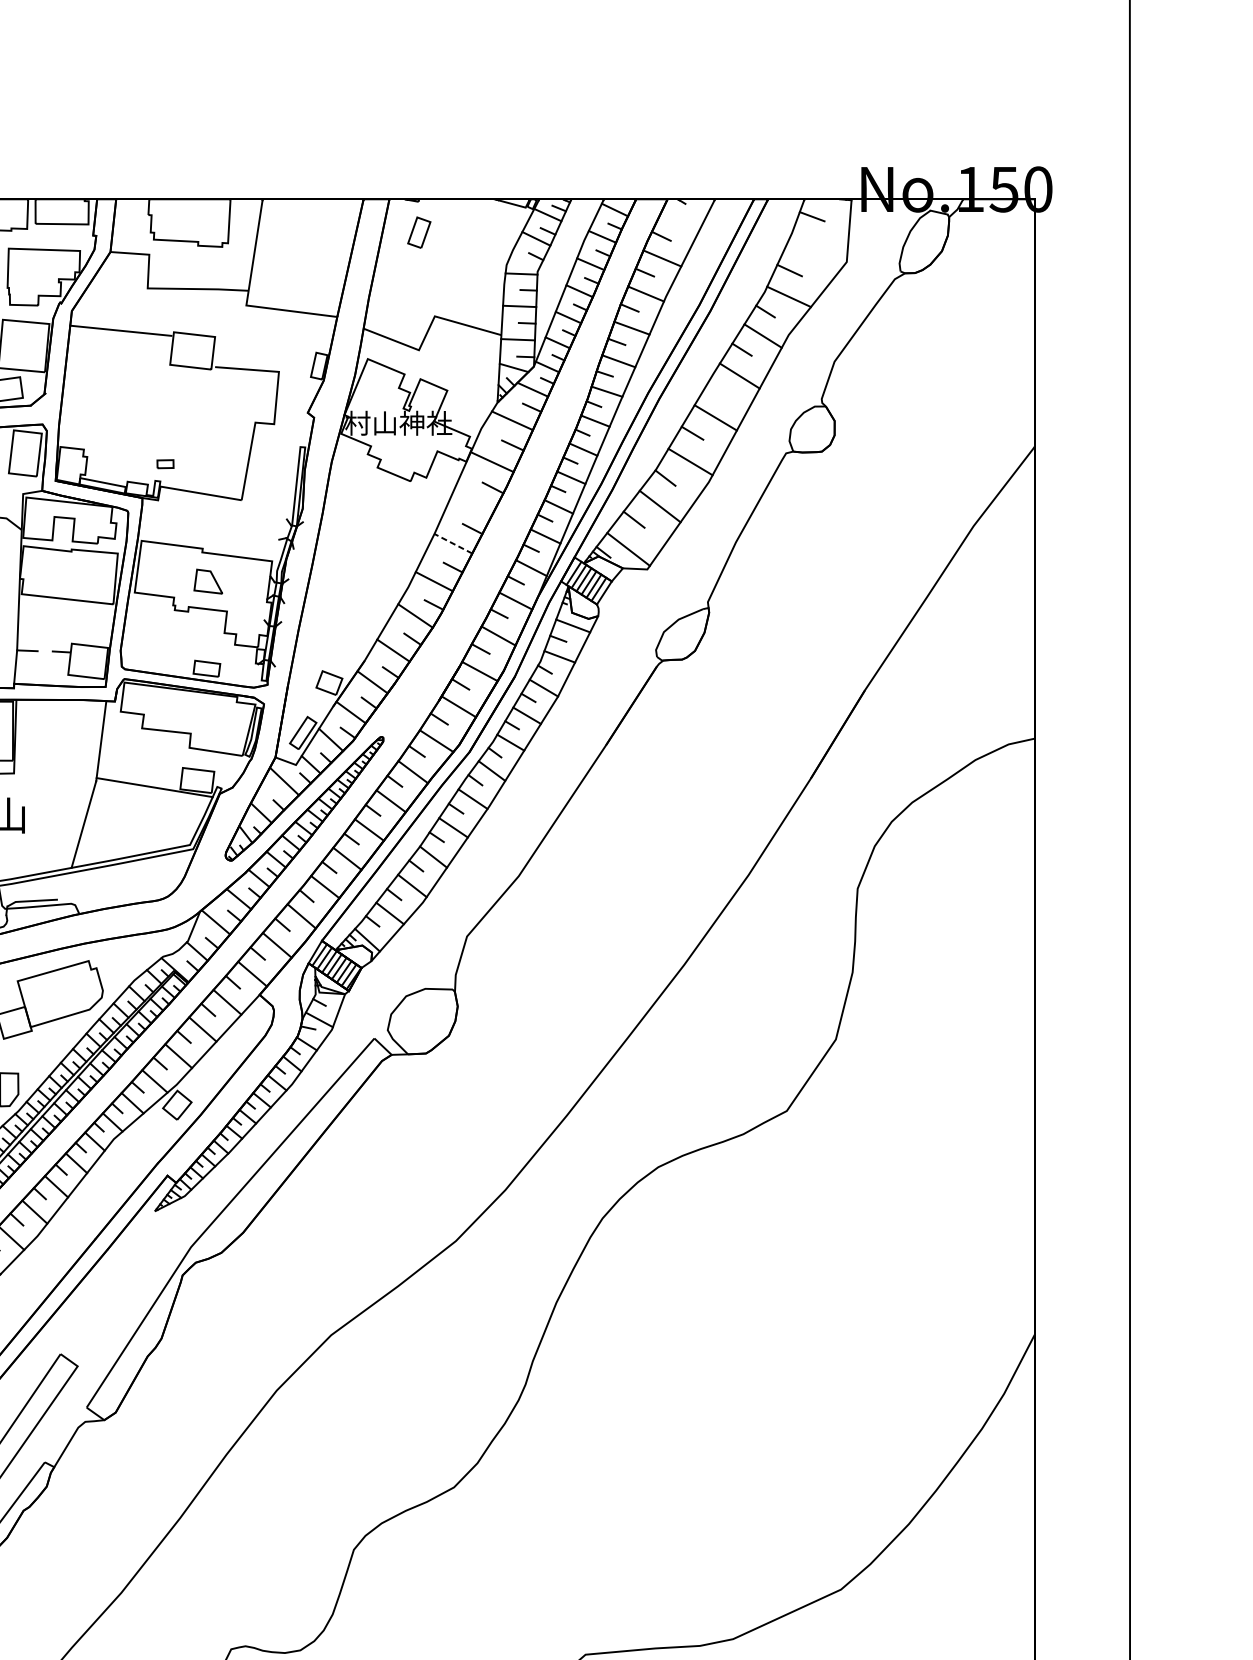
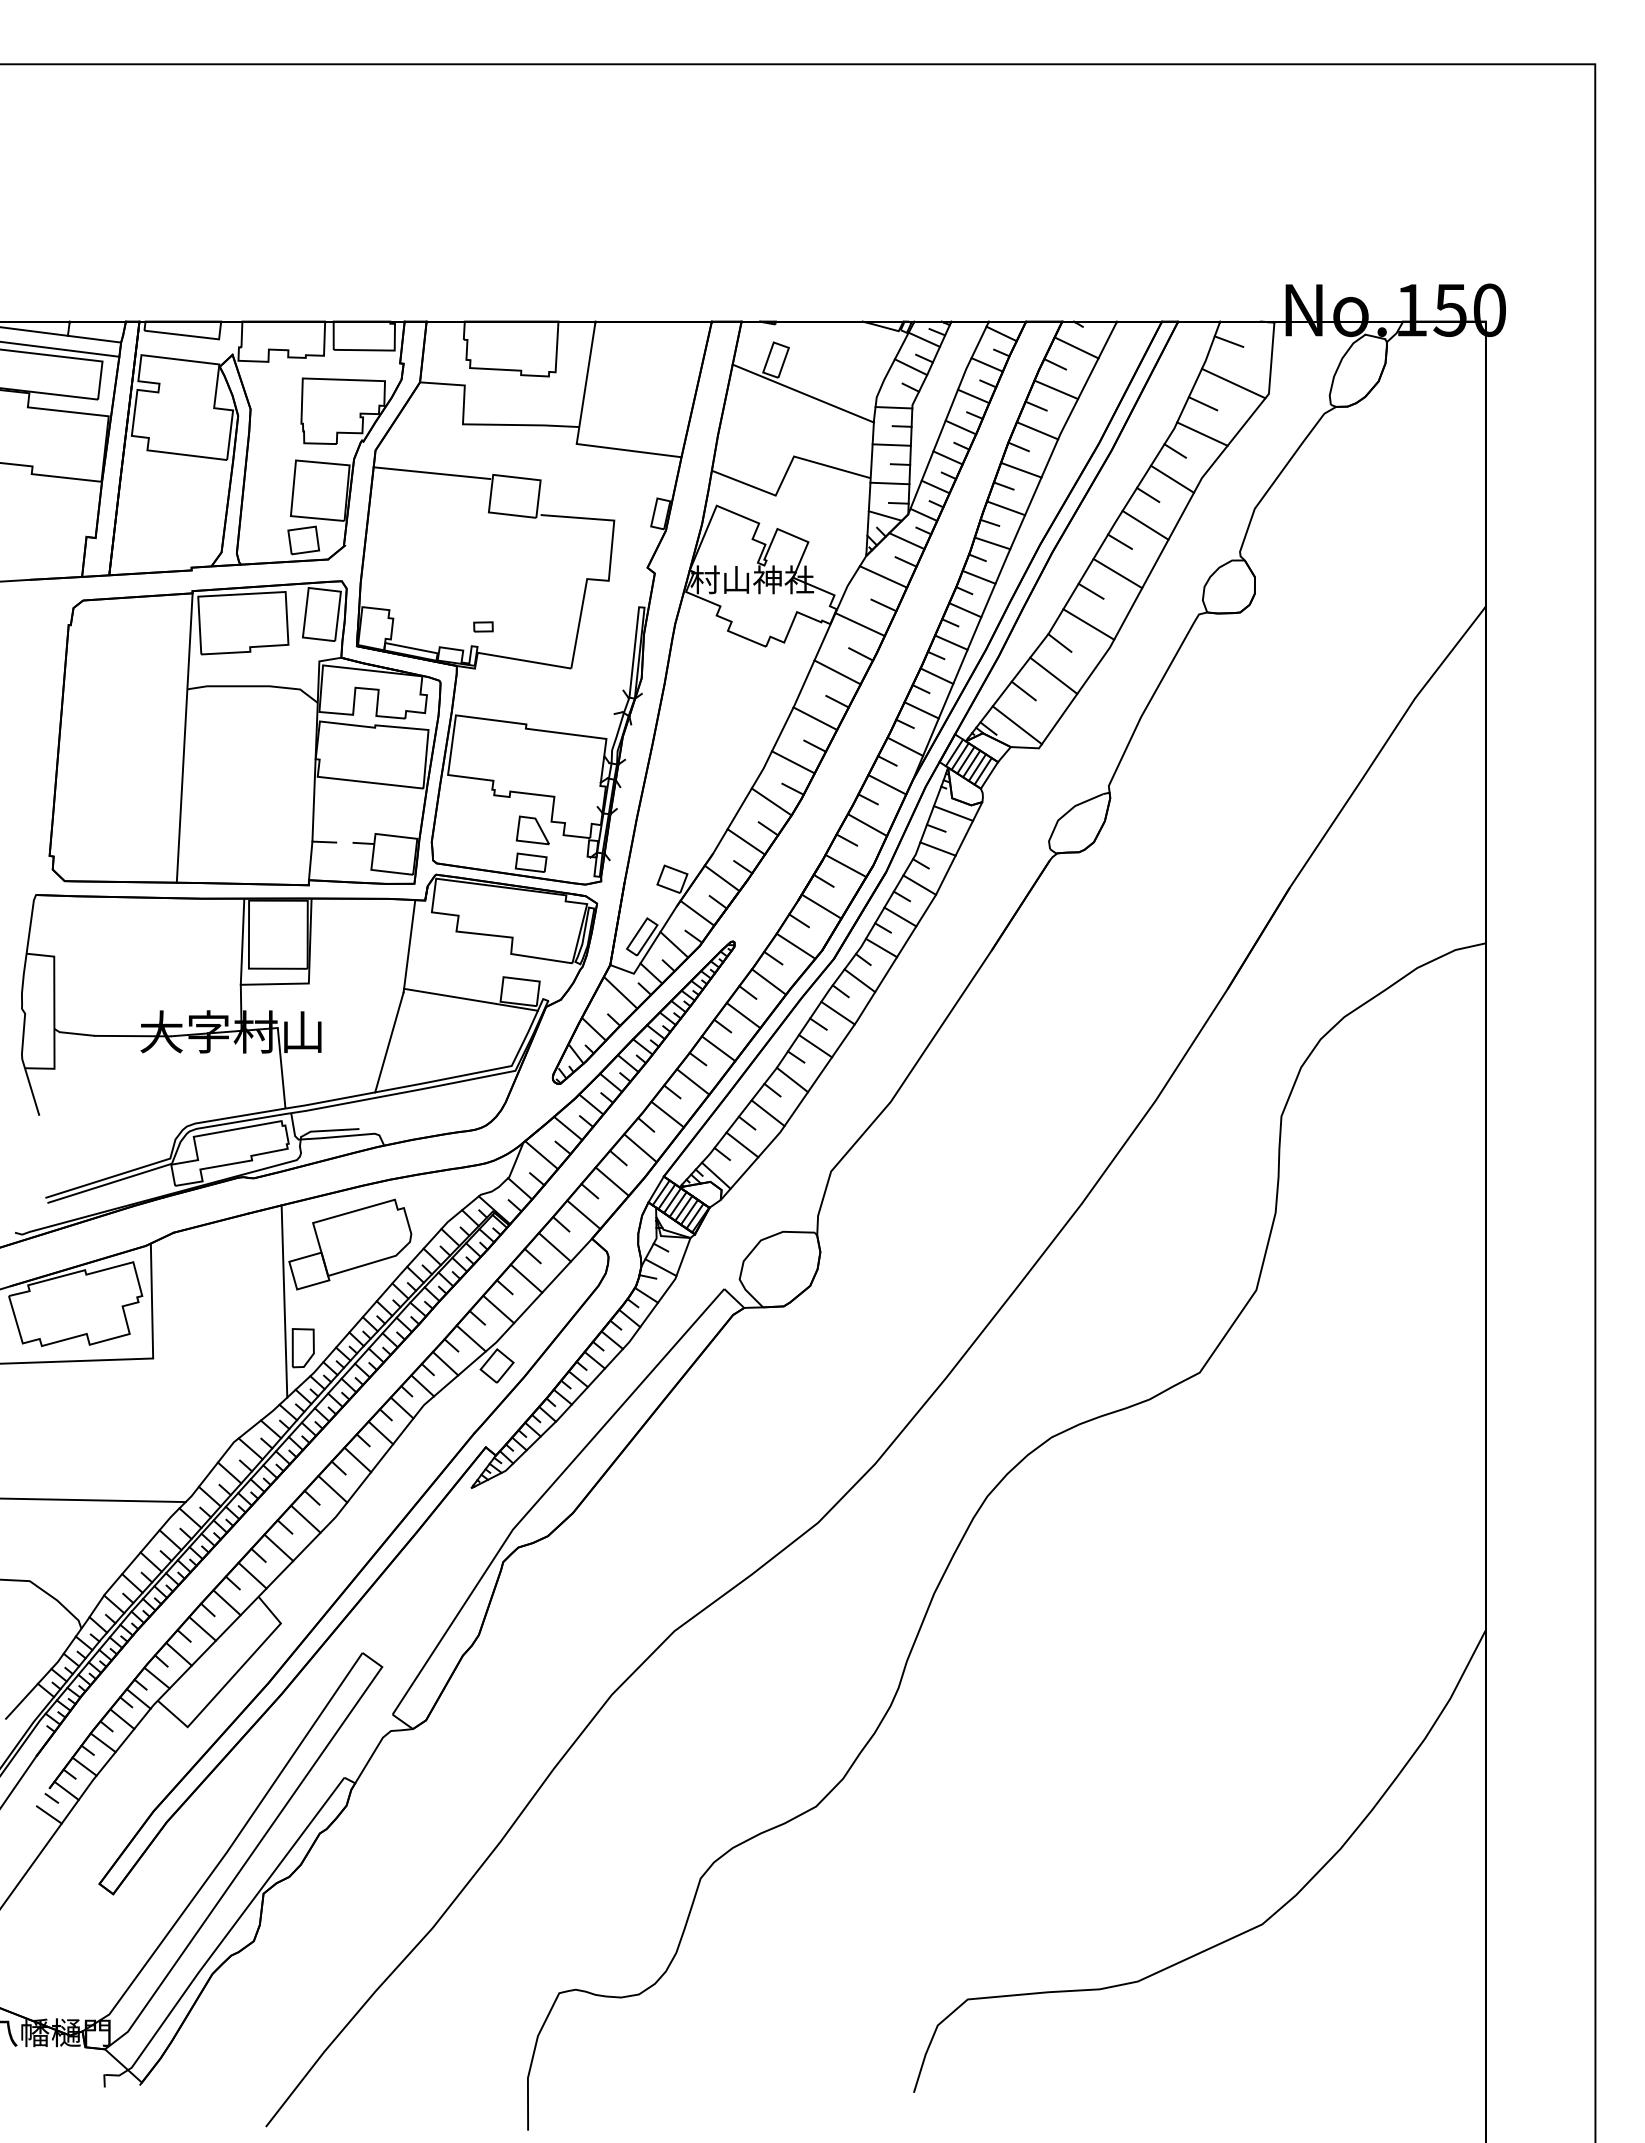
line: (679, 221) -> (1076, 347), added
line: (816, 253) -> (1233, 383), added
line: (442, 261) -> (802, 393), added
line: (717, 390) -> (1119, 541), added
line: (472, 503) -> (837, 672), added
line: (453, 543) -> (815, 718), dashed -> solid
part: (208, 581) -> (532, 830), moved

